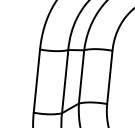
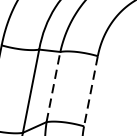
line: (81, 76) -> (53, 86), solid -> dashed
line: (109, 77) -> (90, 91), solid -> dashed

